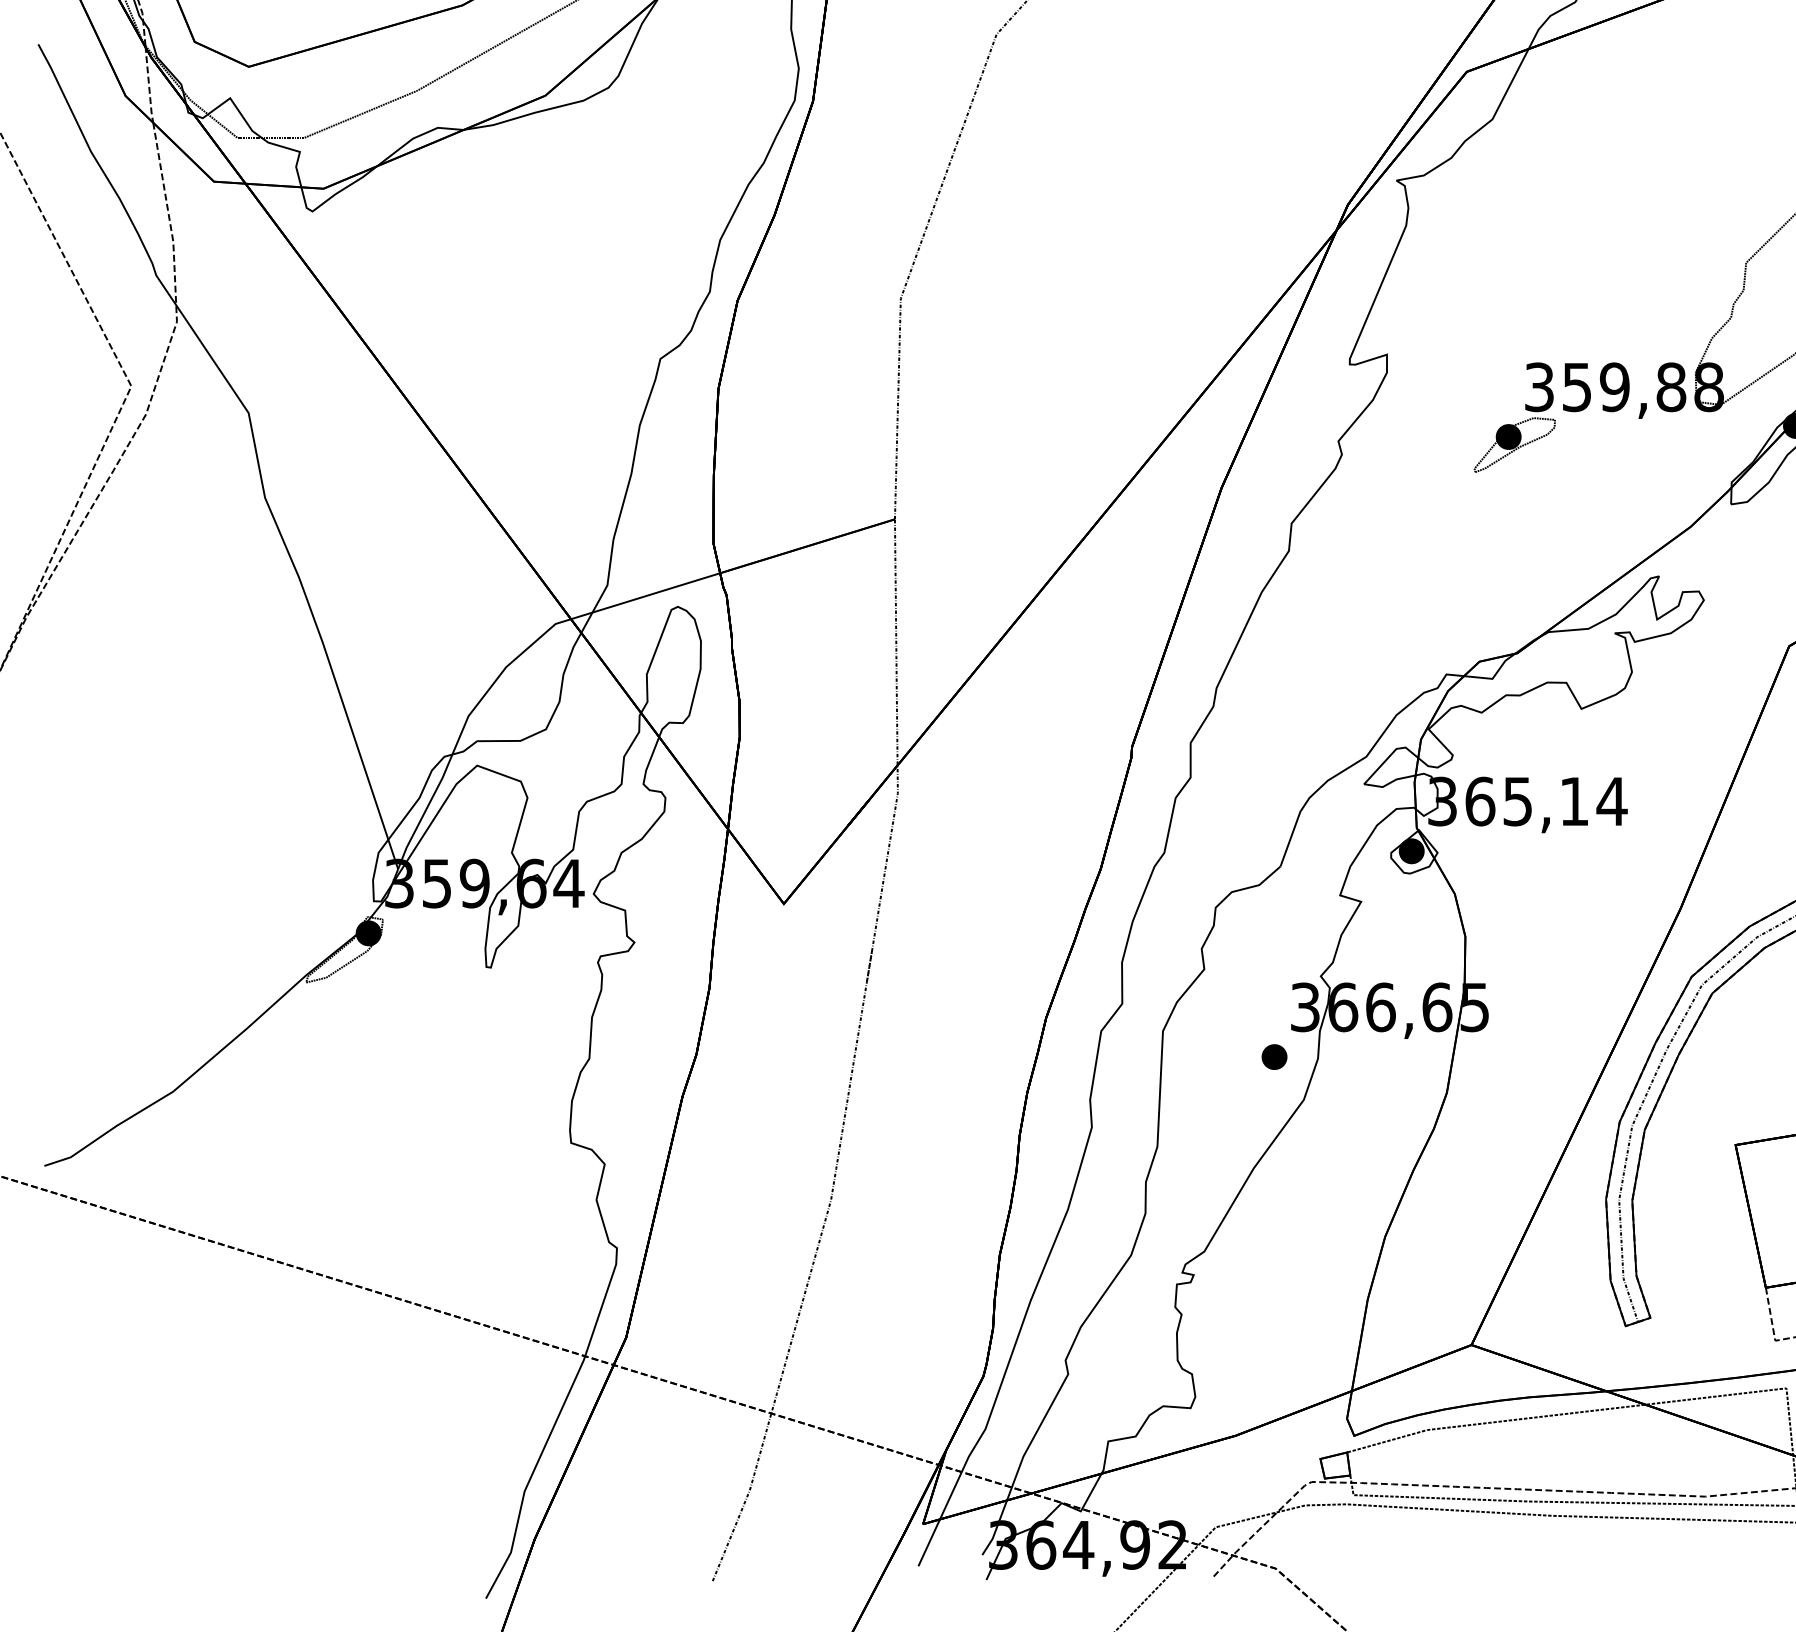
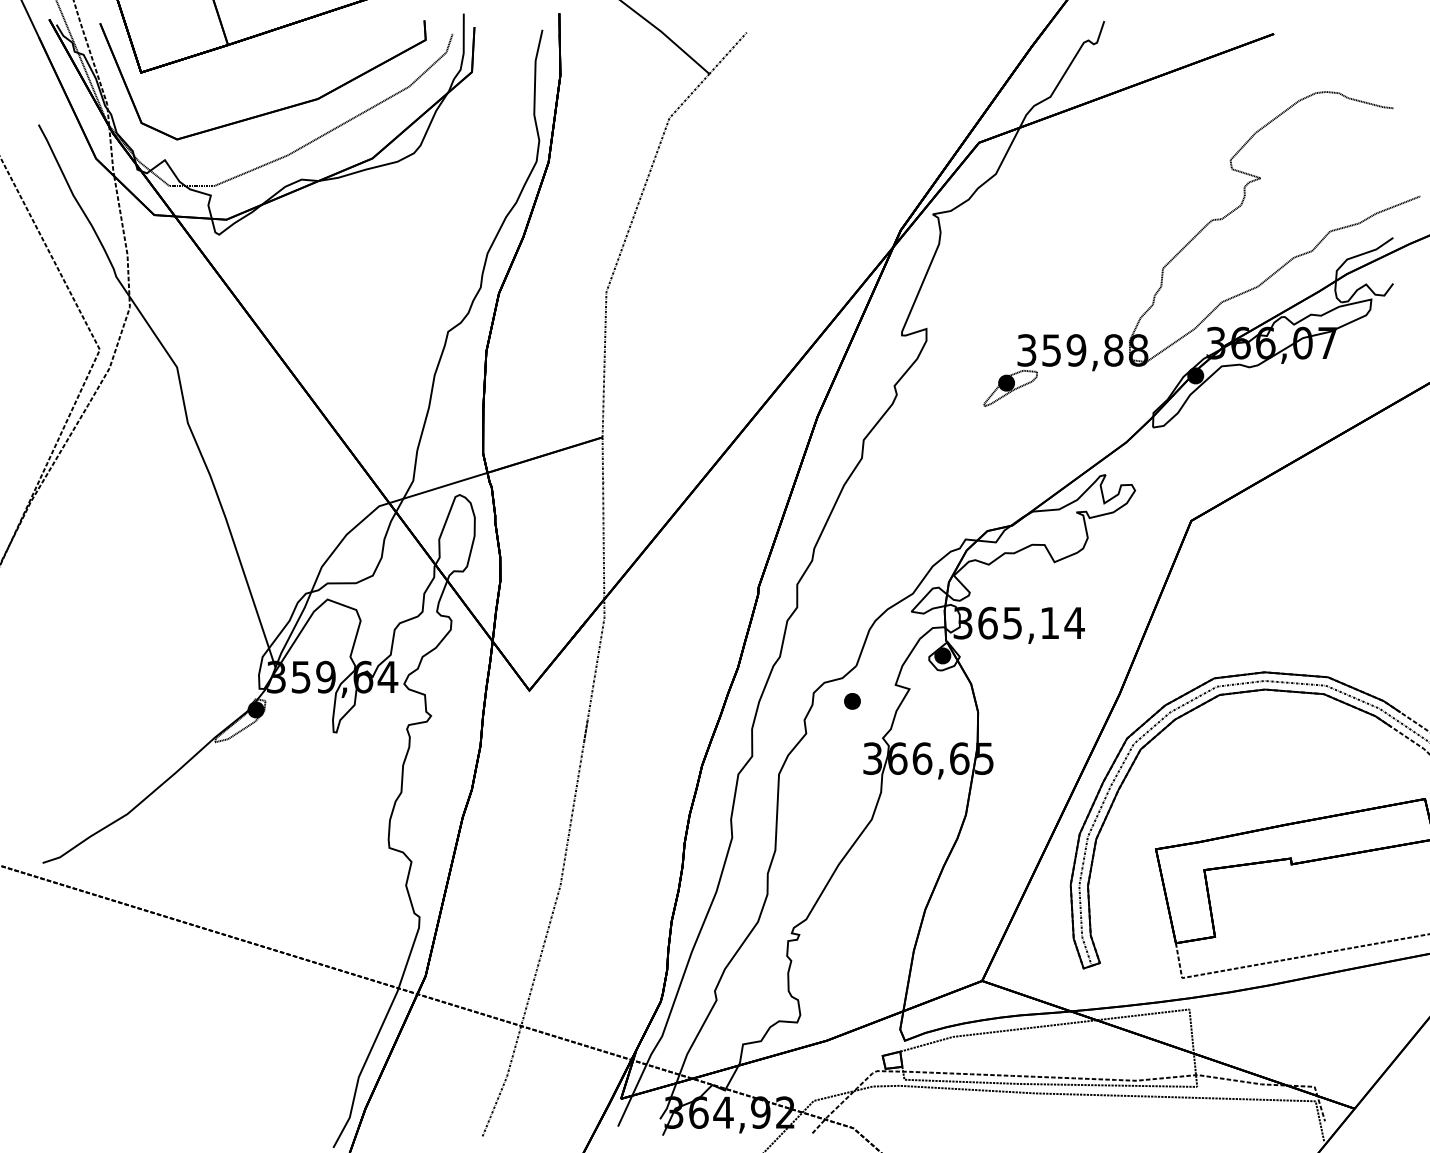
part: (1274, 1057) -> (852, 701), moved

